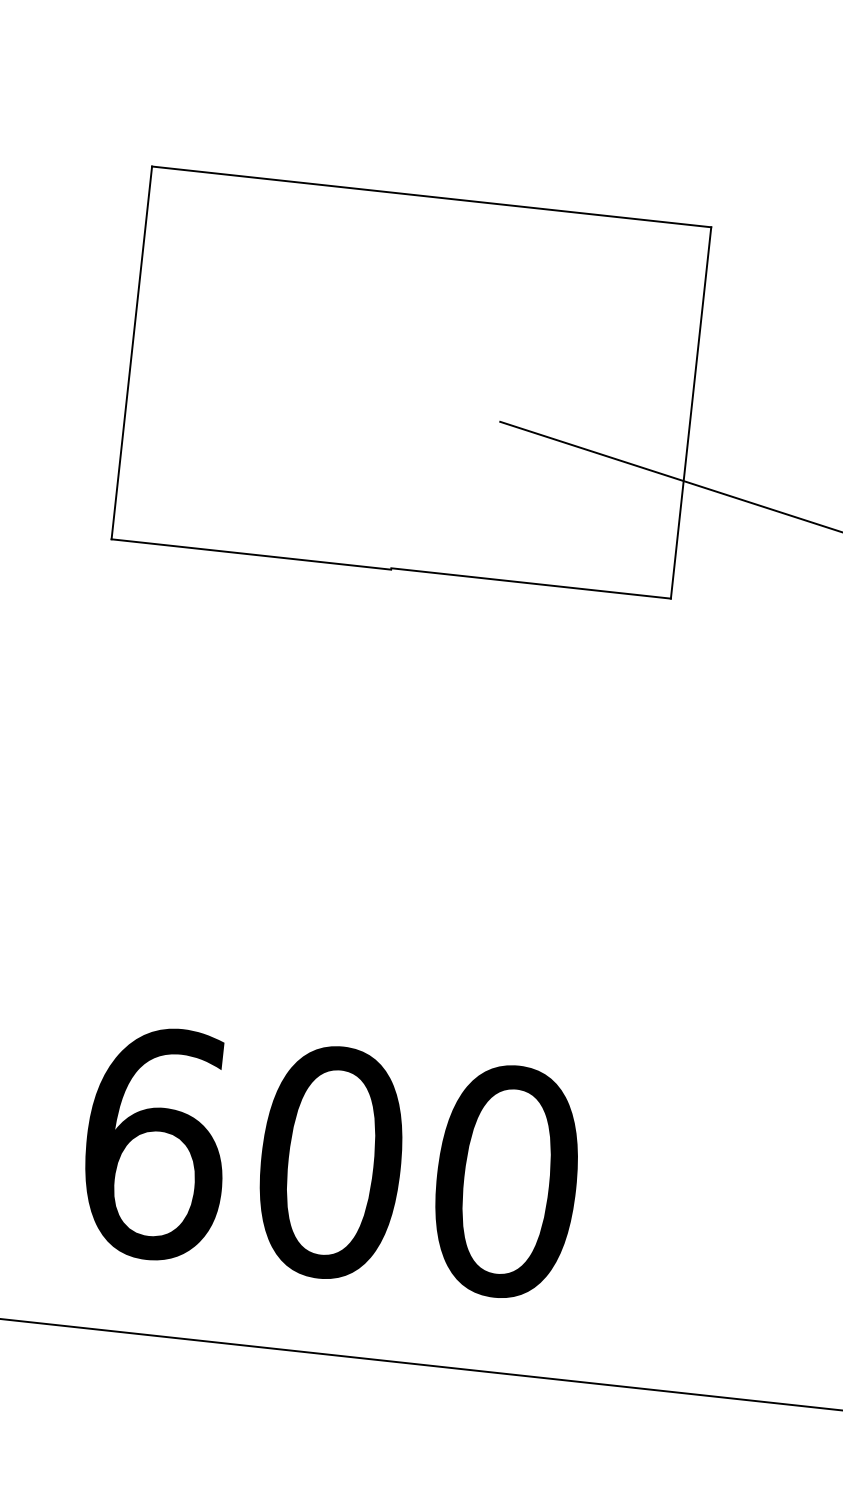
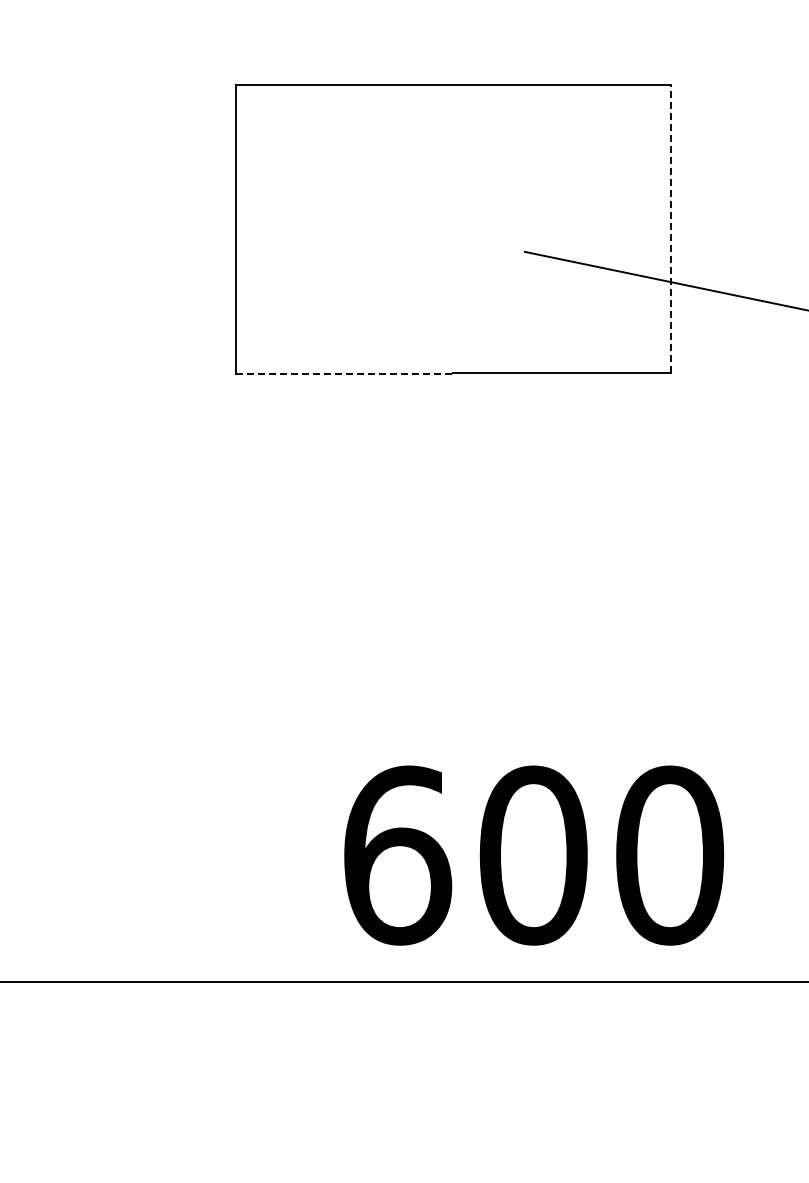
line: (691, 412) -> (670, 228), solid -> dashed
line: (250, 554) -> (344, 374), solid -> dashed
text: (331, 1162) -> (534, 855), moved

